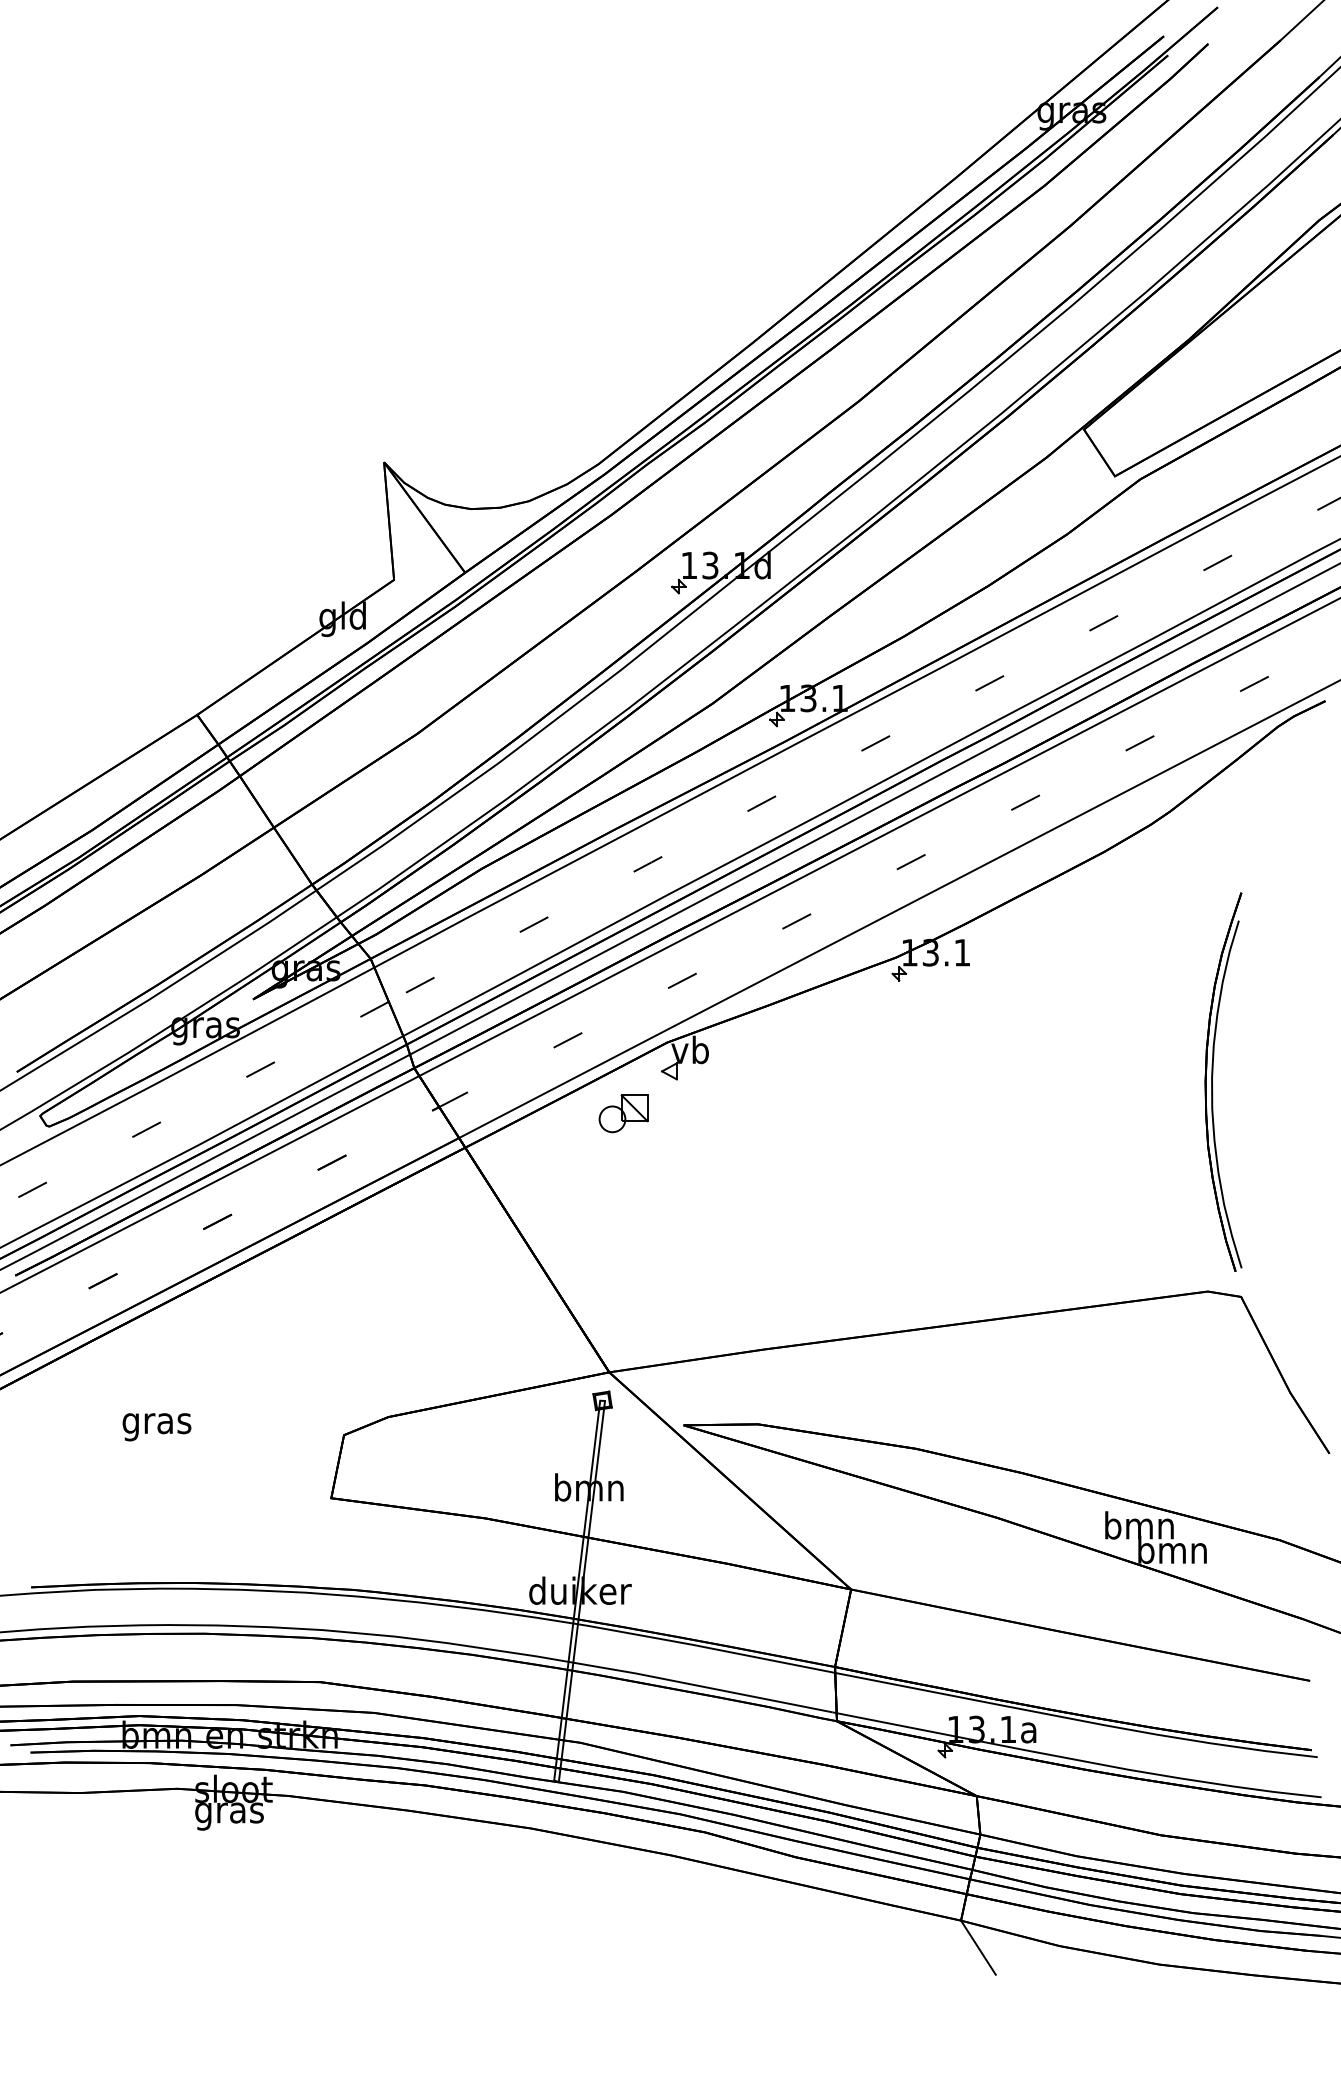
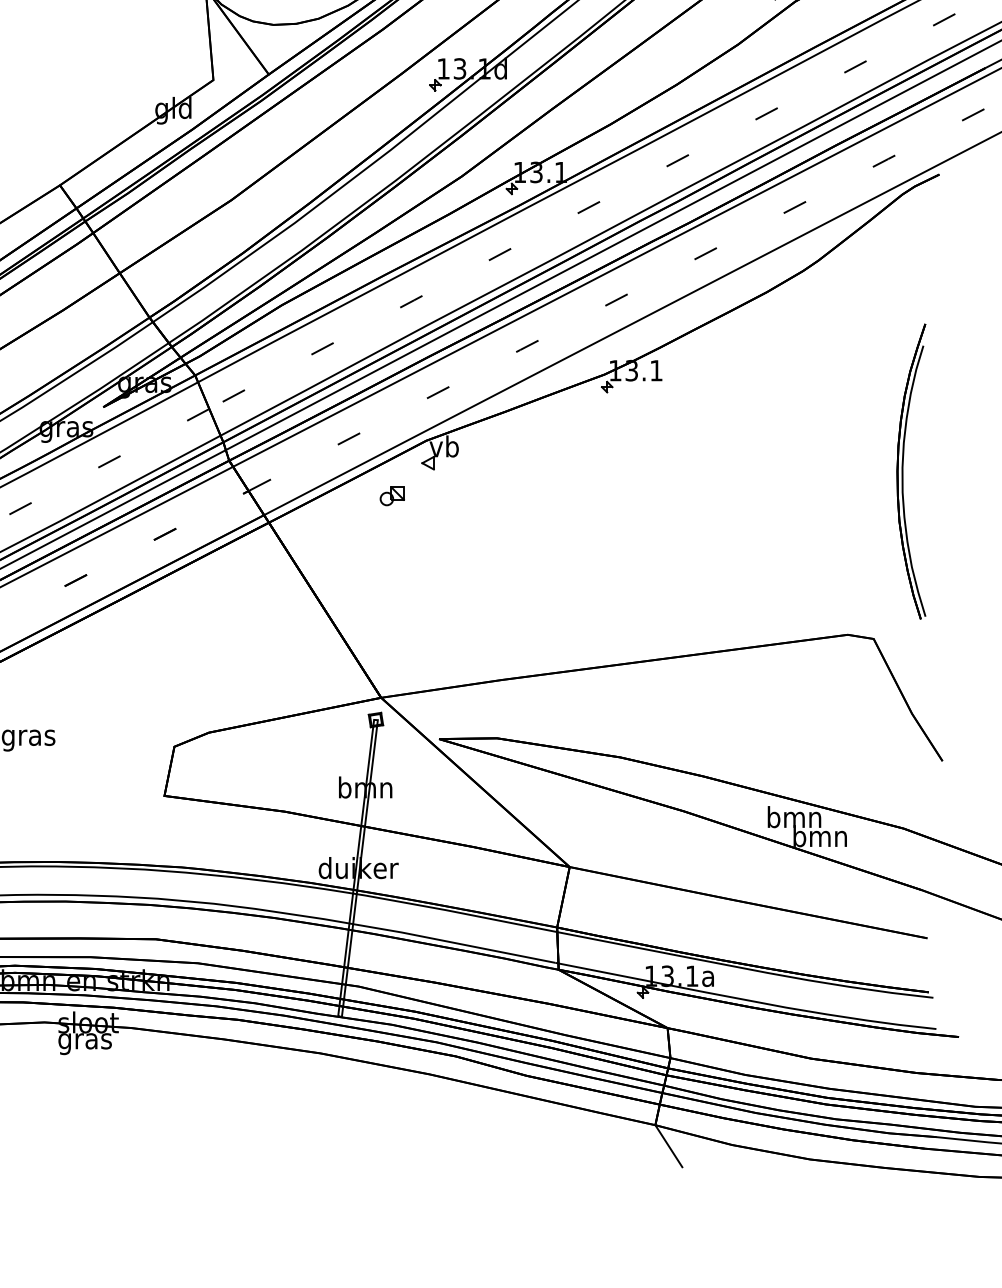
part: (1212, 1081) -> (902, 471), moved
part: (623, 1113) -> (392, 496), size x0.62

